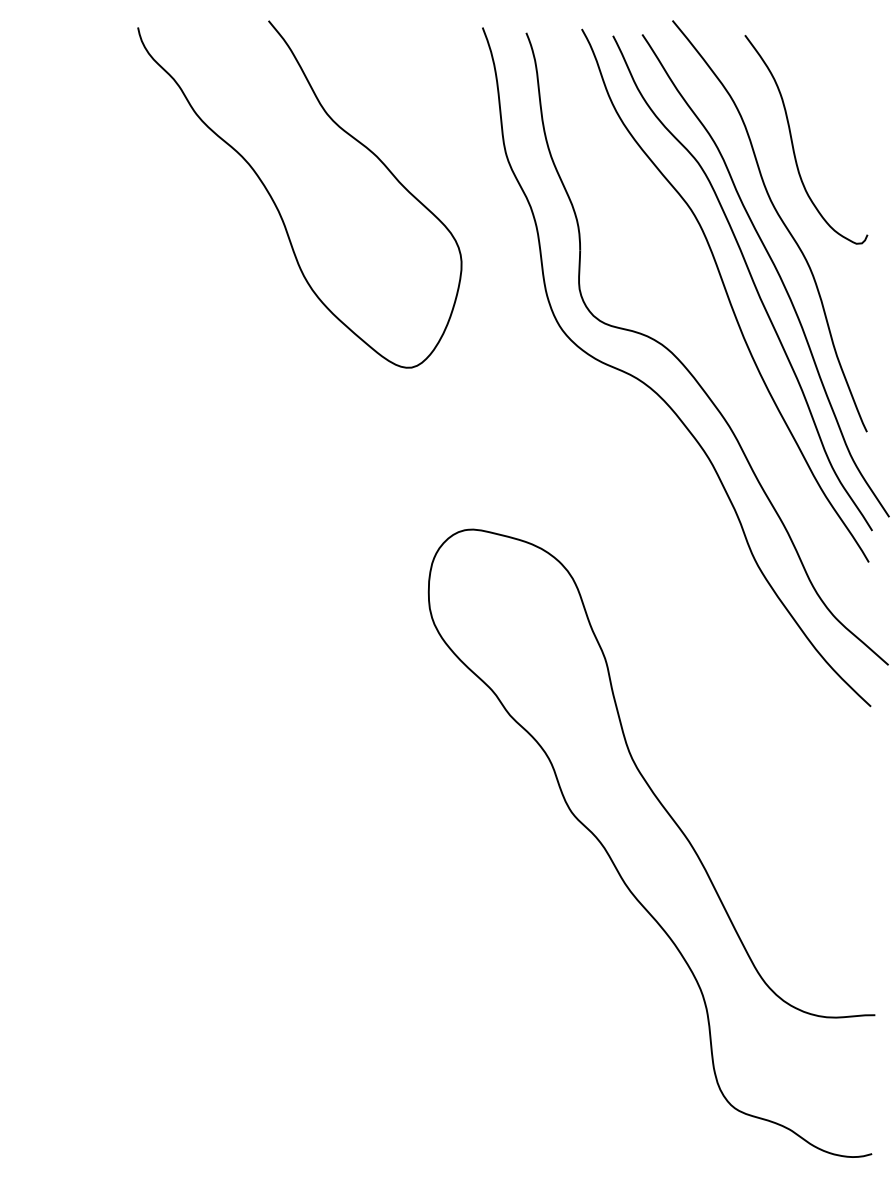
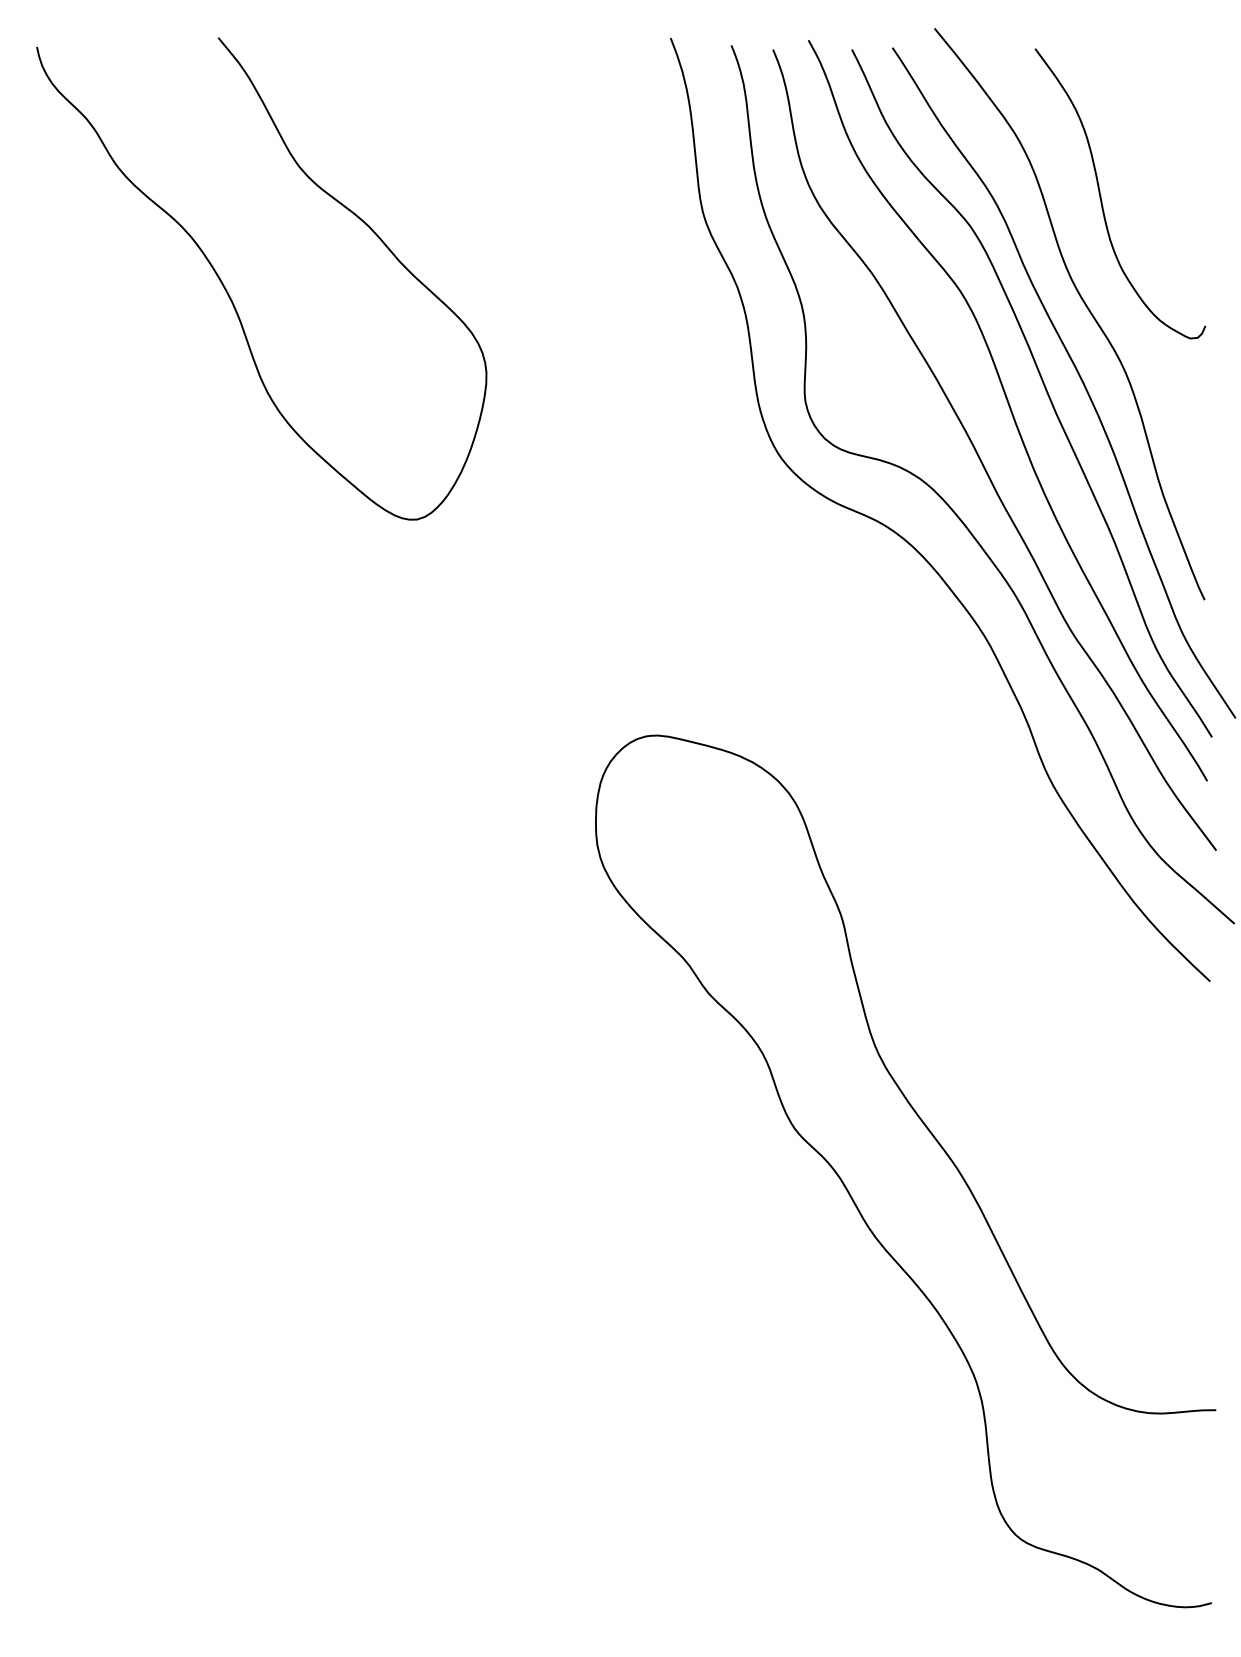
curve: (276, 205) -> (229, 294), moved
curve: (705, 329) -> (980, 457), added

